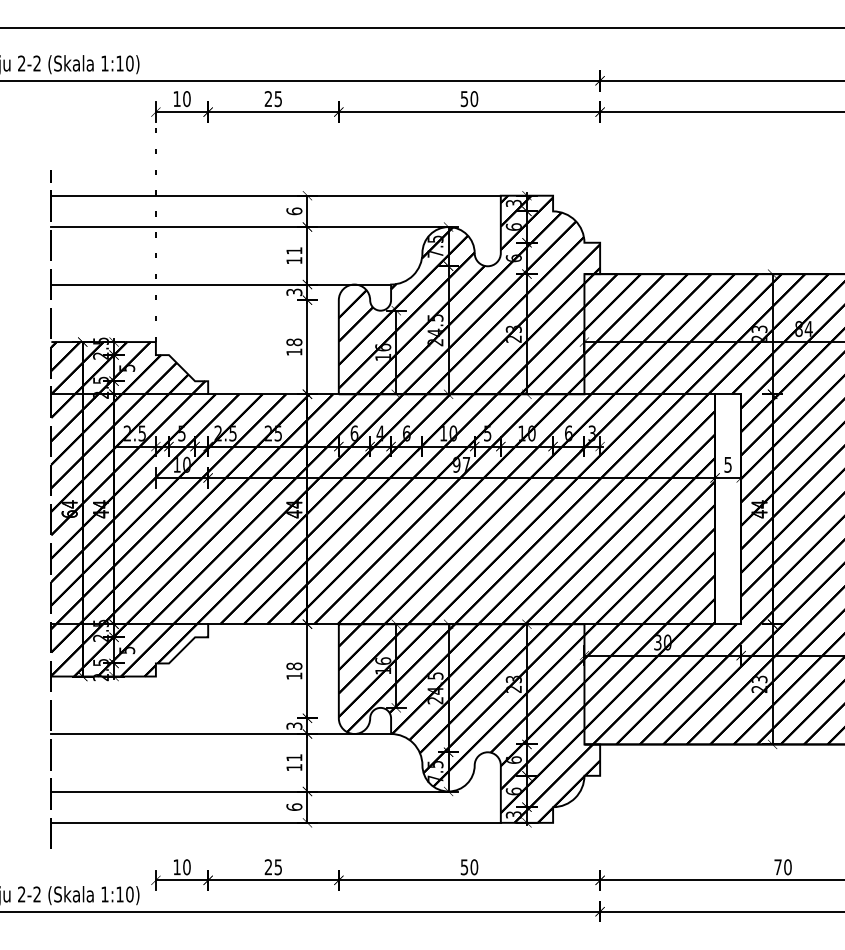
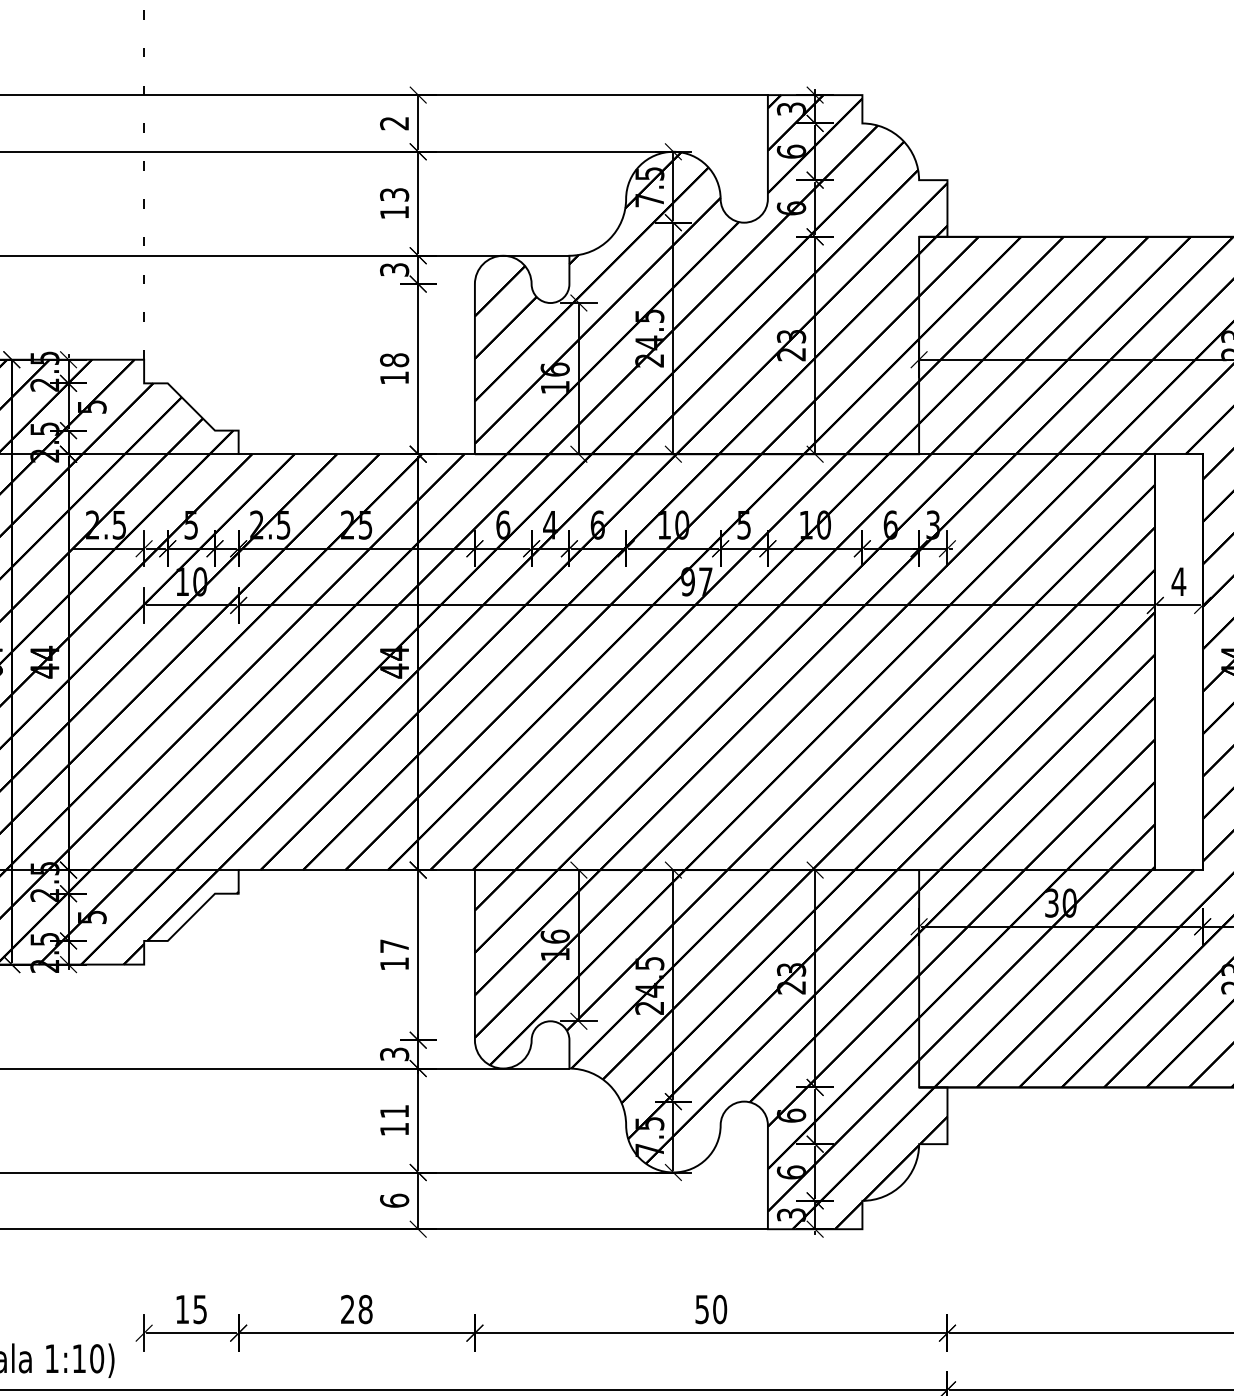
text: (294, 211) -> (394, 123), 6 -> 2
text: (294, 250) -> (394, 194), 11 -> 13
text: (728, 464) -> (1179, 581), 5 -> 4
text: (294, 666) -> (394, 946), 18 -> 17
text: (186, 867) -> (199, 1309), 10 -> 15
text: (278, 867) -> (365, 1309), 25 -> 28

